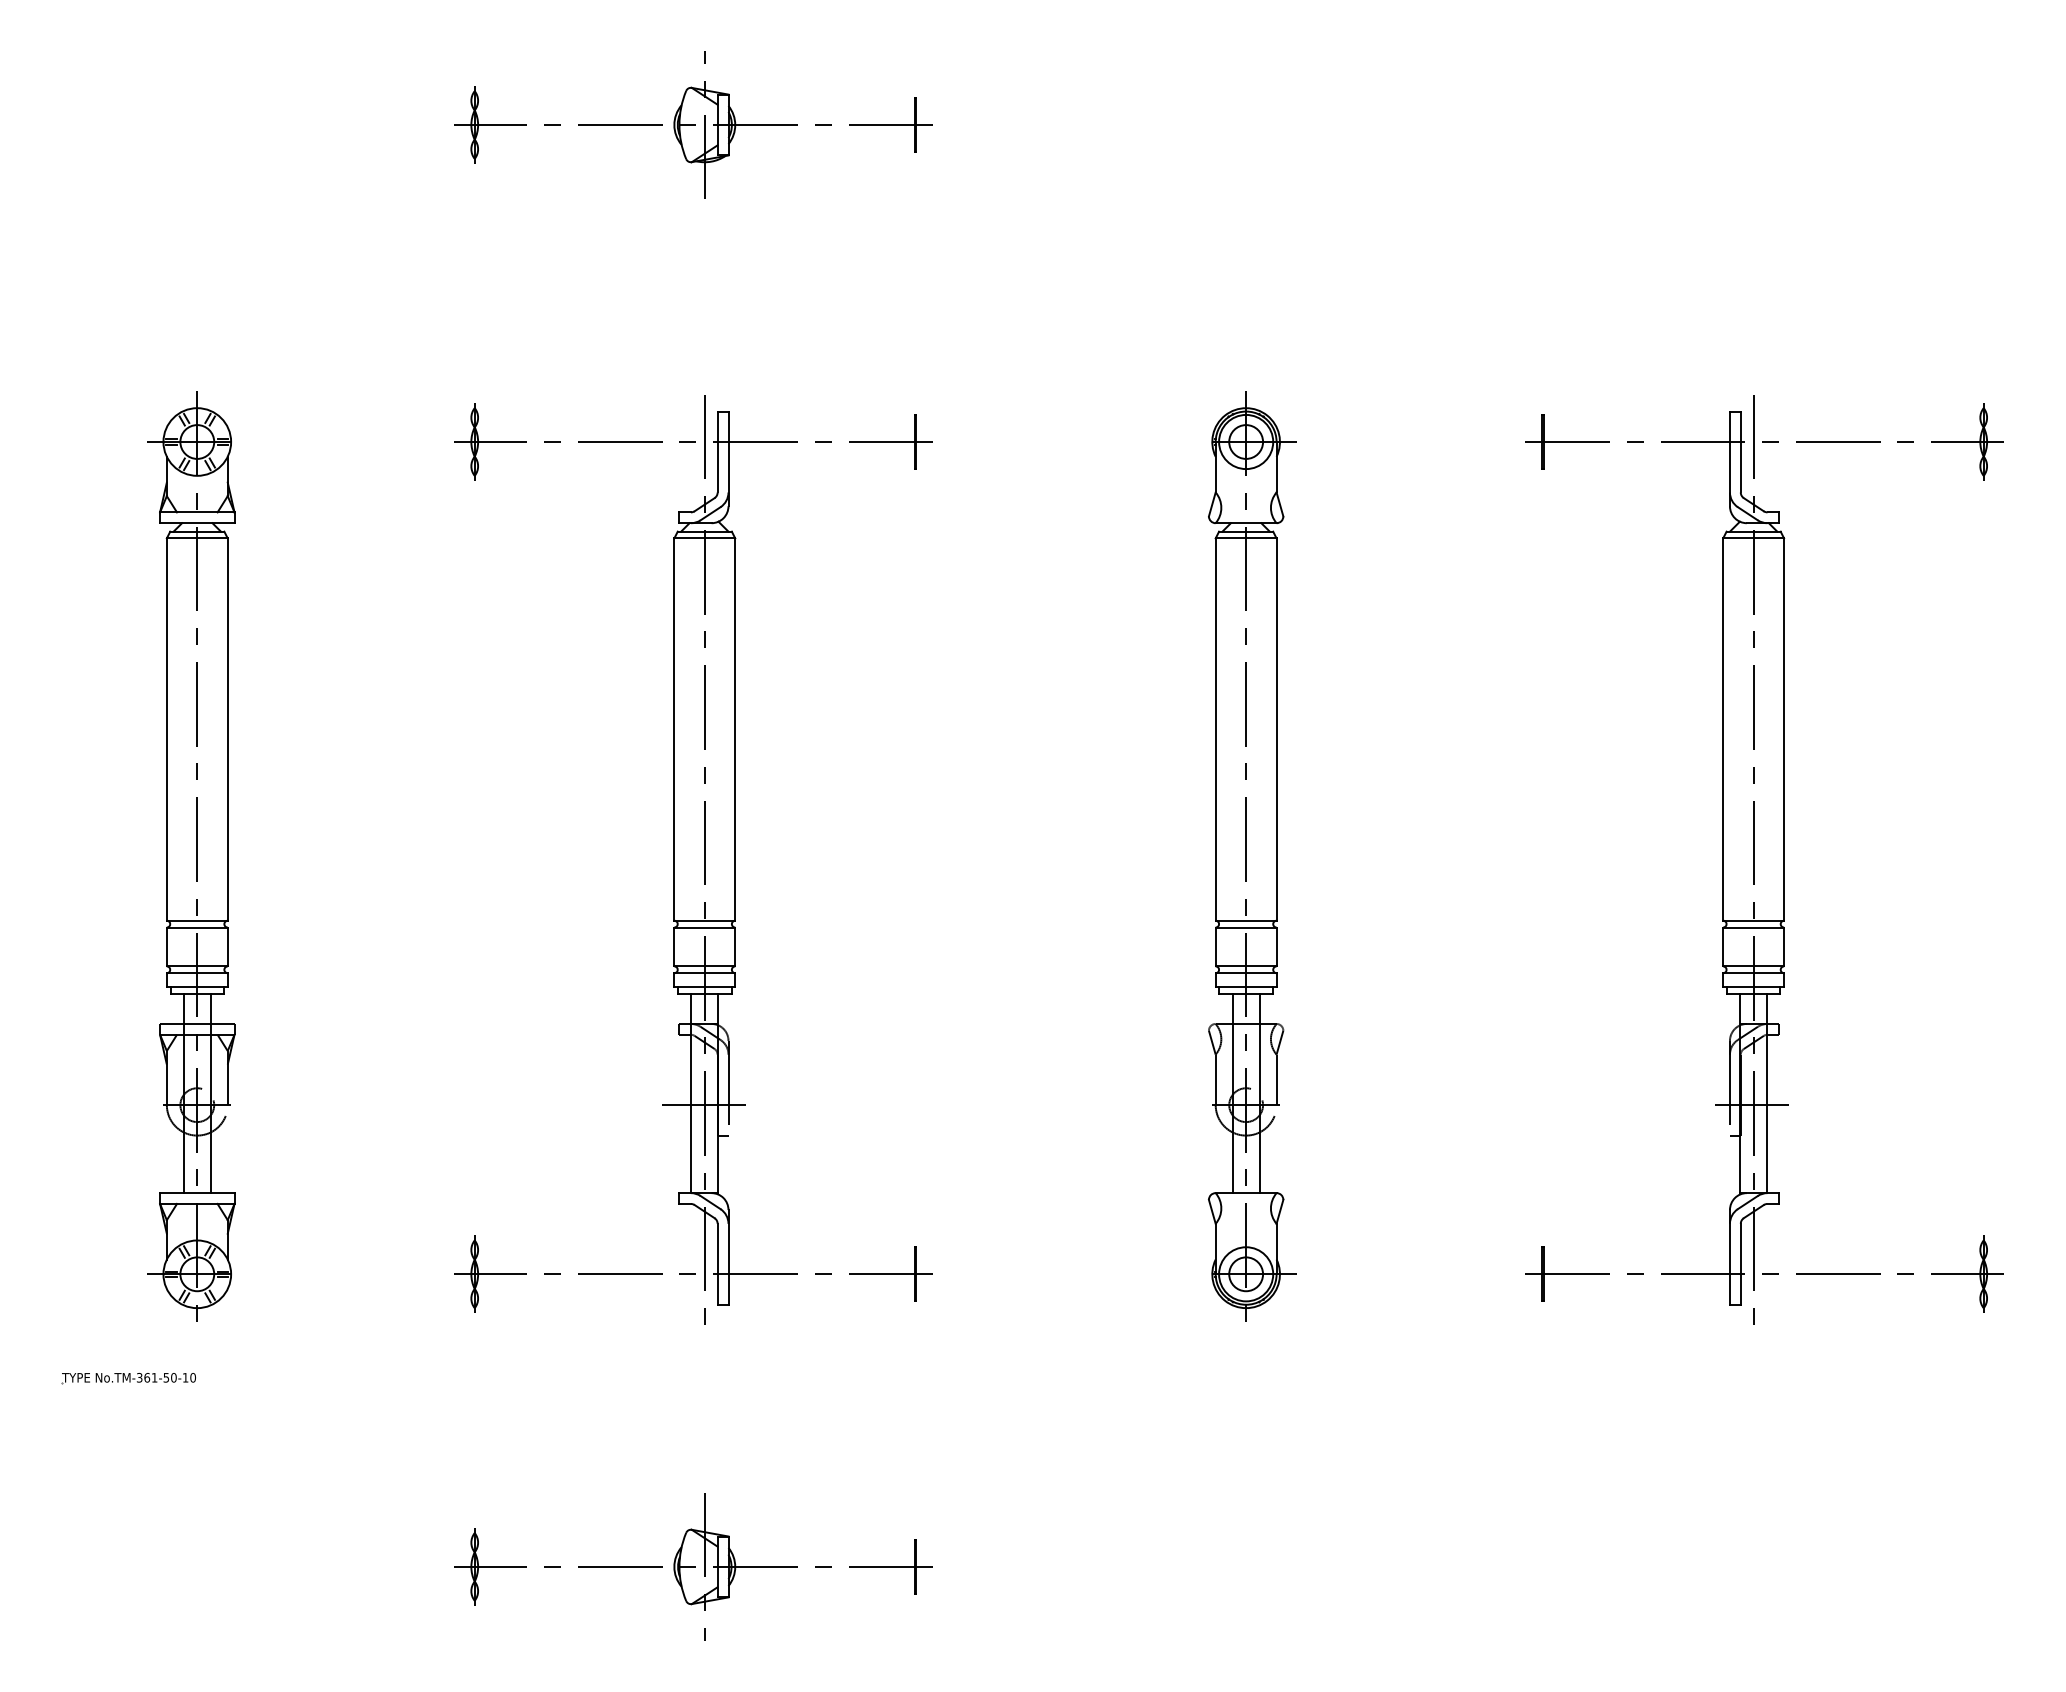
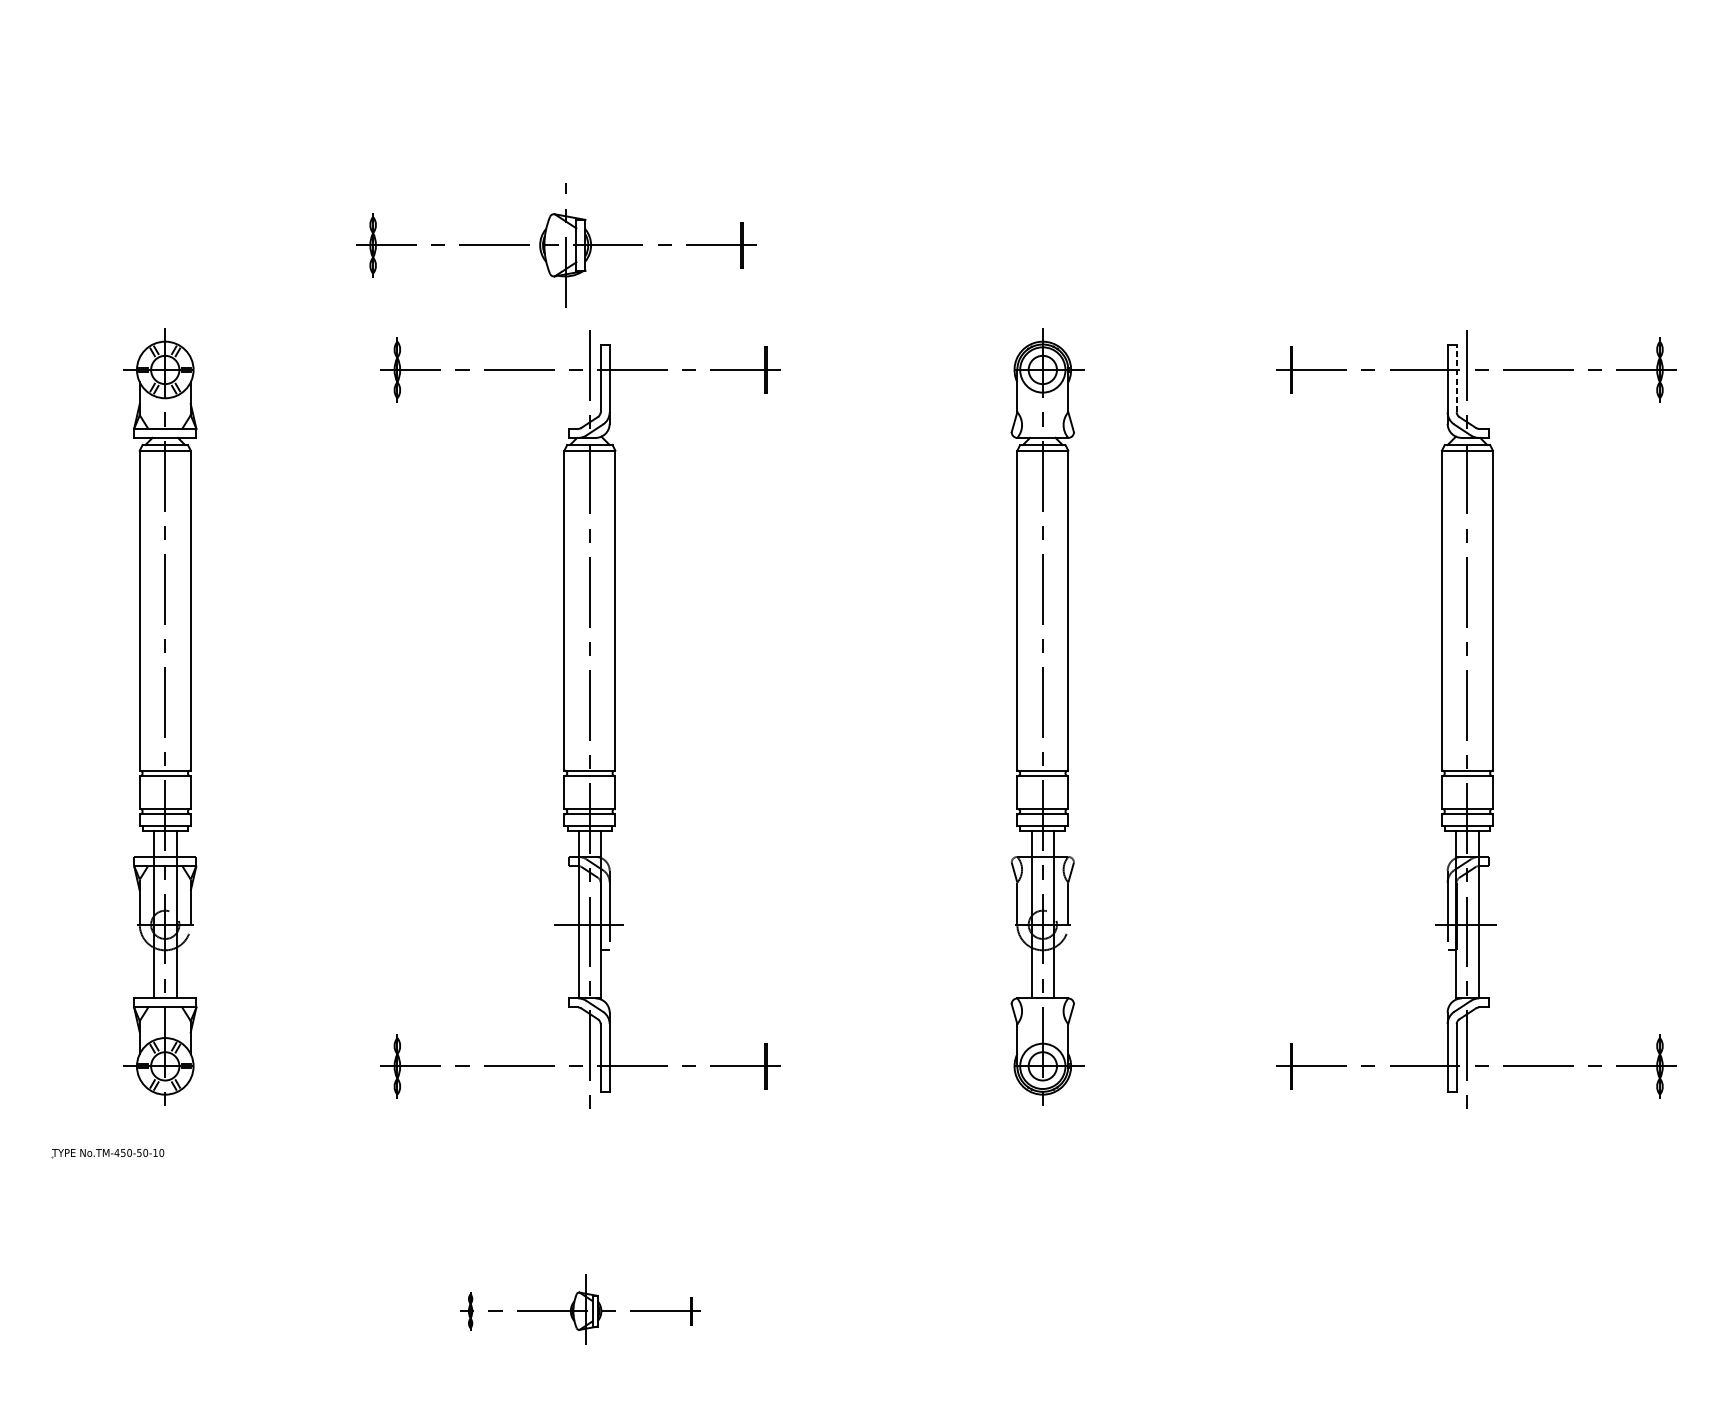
part: (693, 124) -> (556, 244), moved
line: (1740, 451) -> (1456, 377), solid -> dashed
text: (146, 1377) -> (122, 1152), No.TM-361-50-10 -> No.TM-450-50-10
part: (693, 1566) -> (580, 1310), size x0.6

